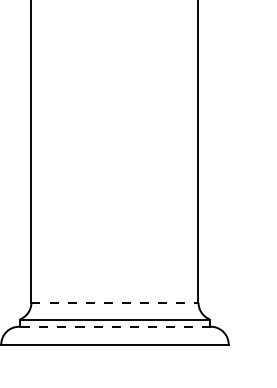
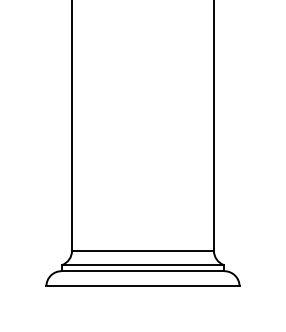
line: (115, 302) -> (143, 250), dashed -> solid
line: (114, 327) -> (142, 271), dashed -> solid

